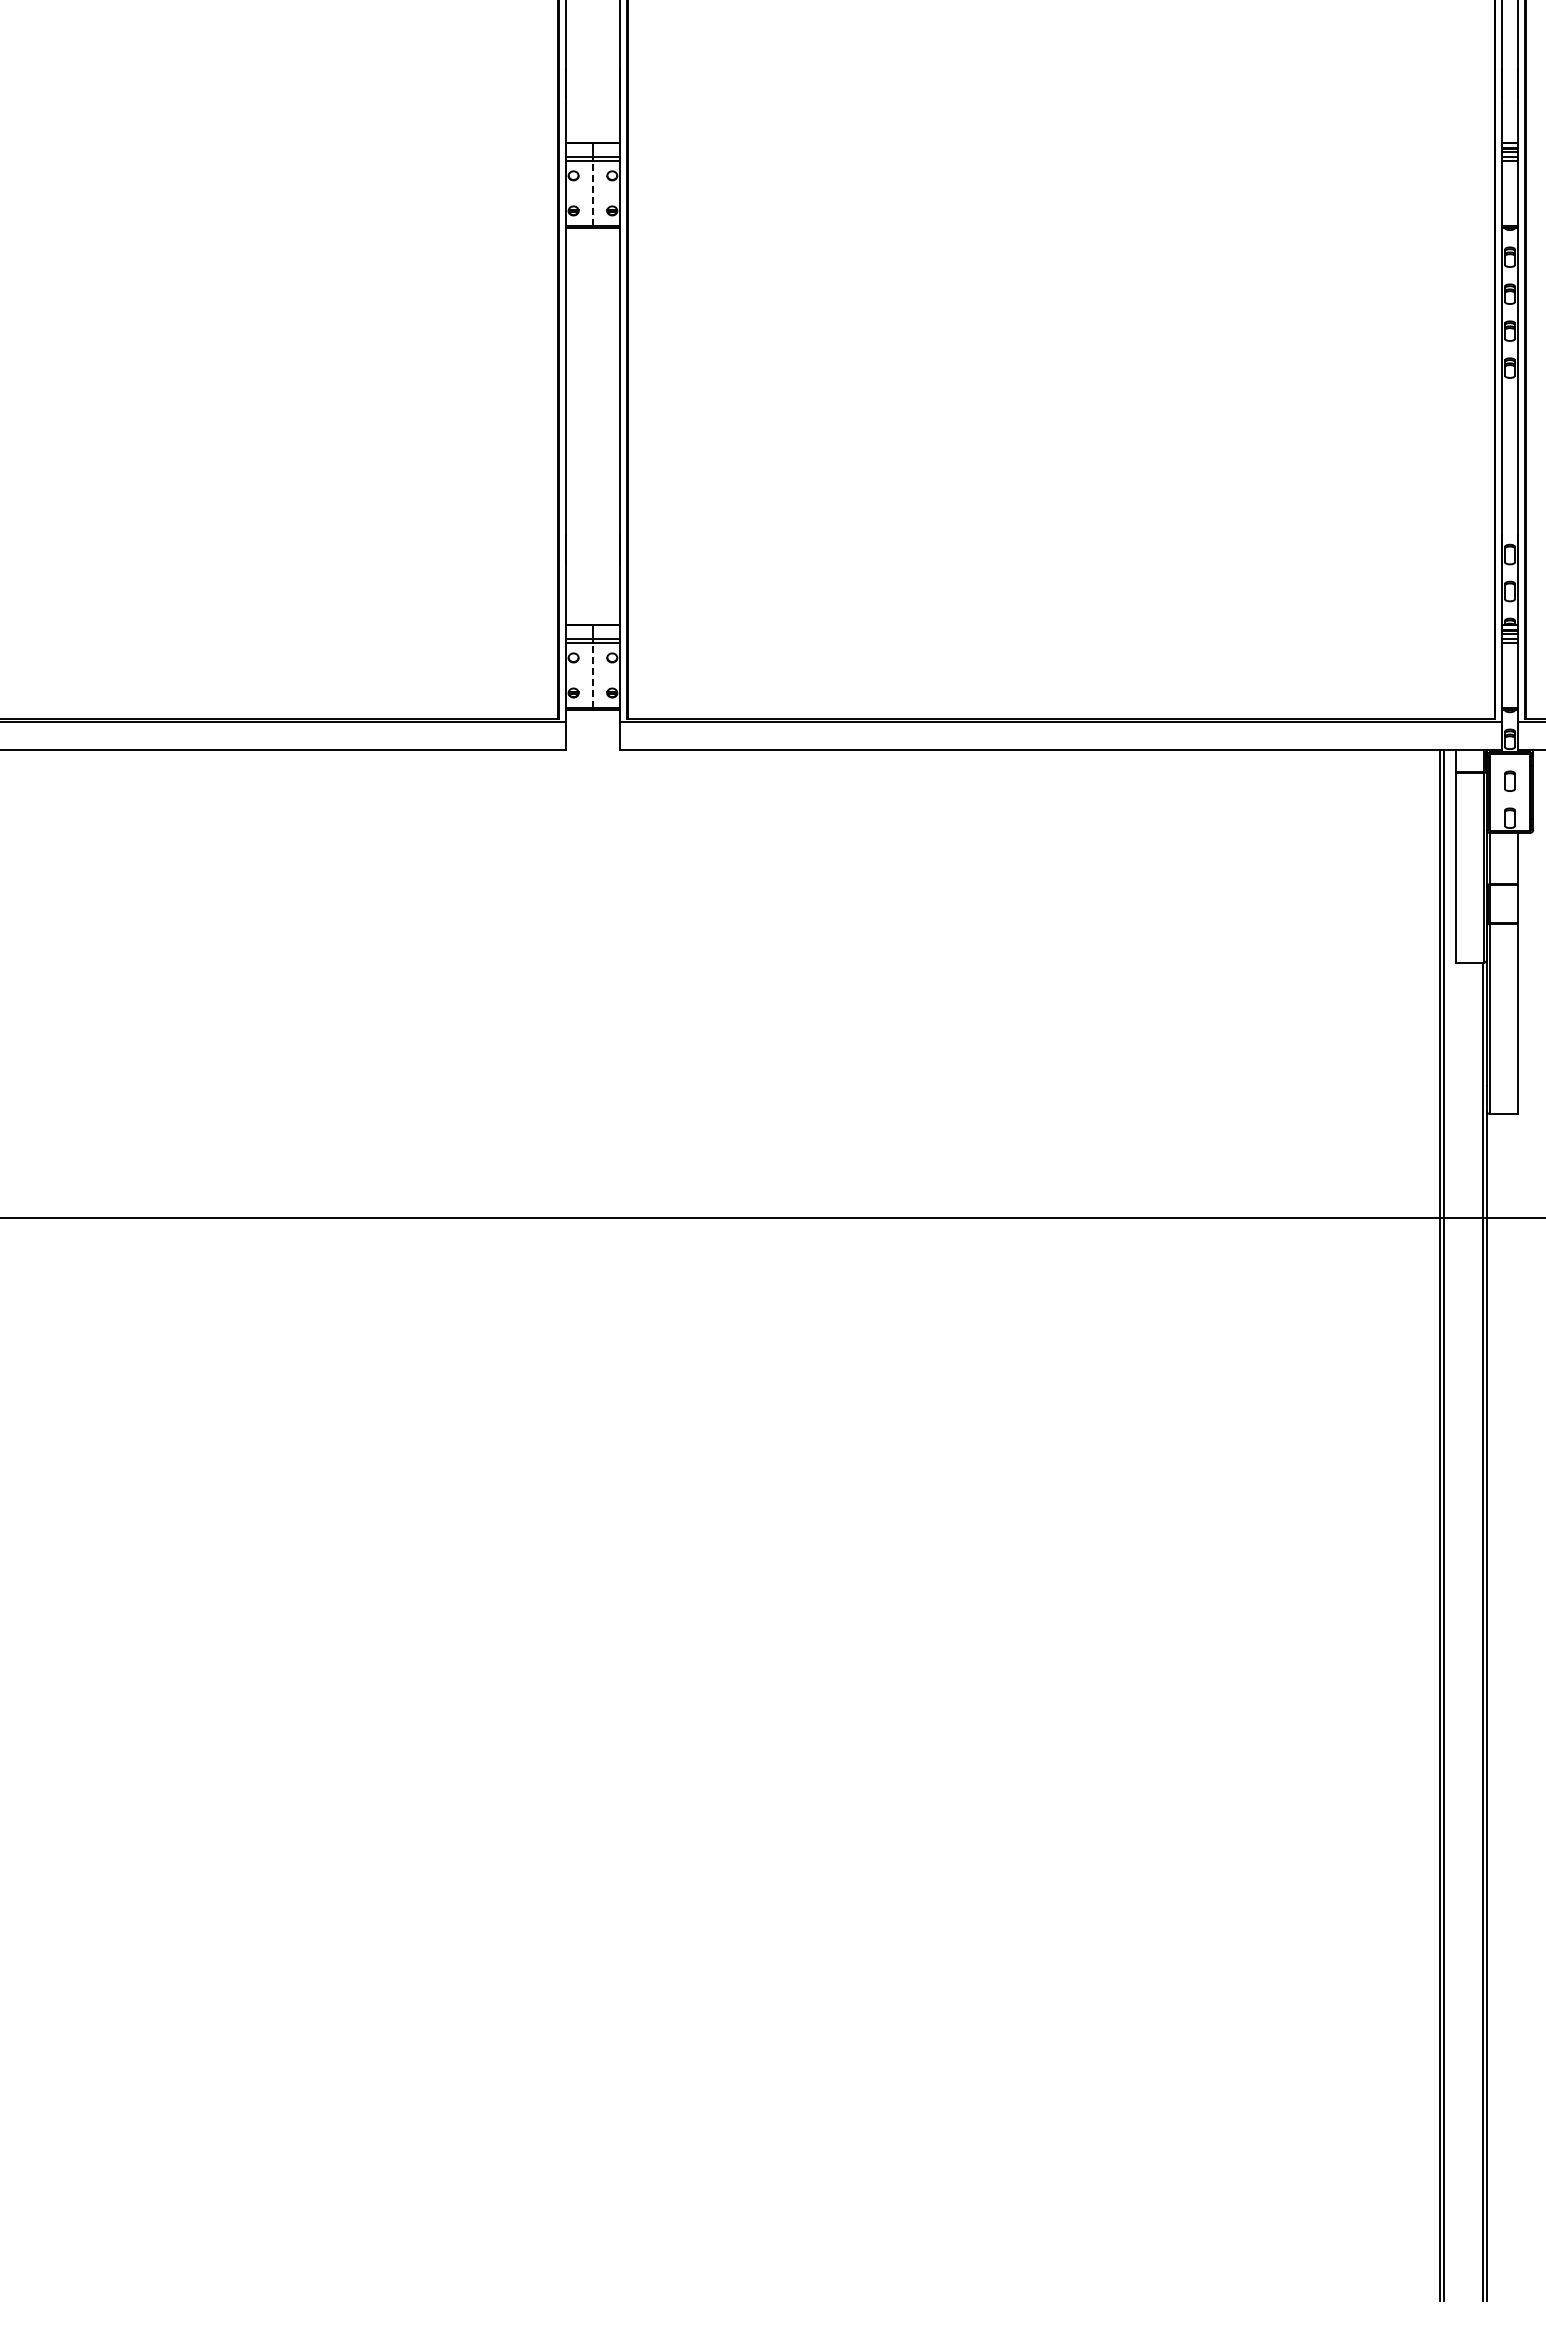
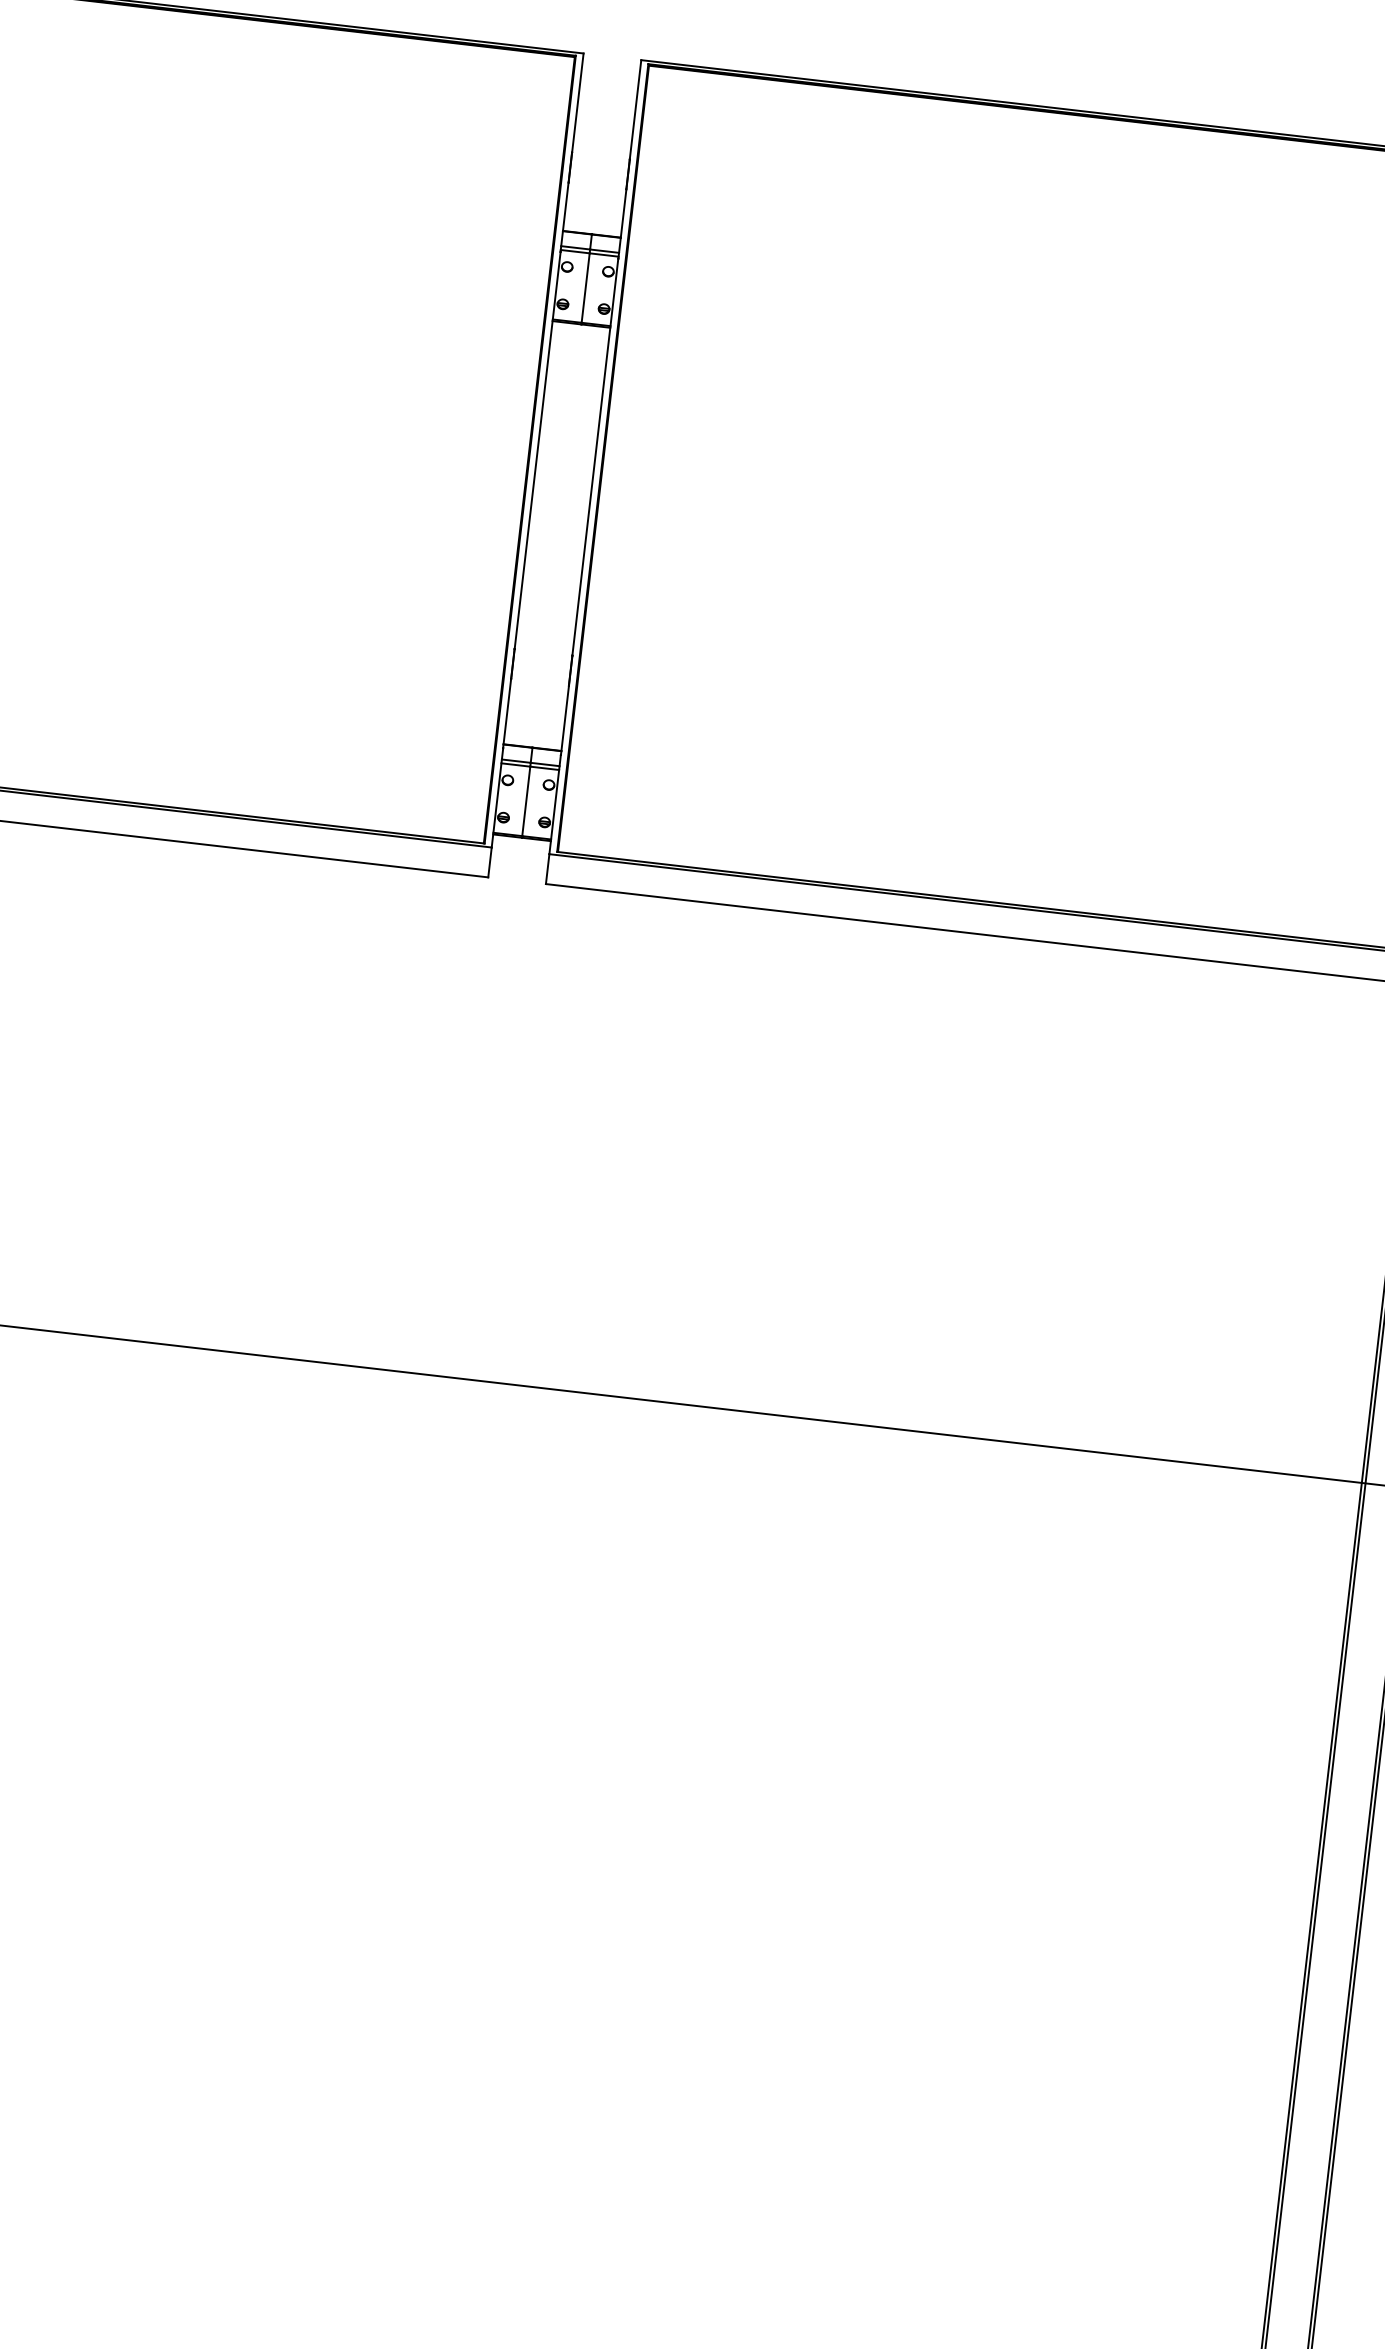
line: (592, 193) -> (585, 288), dashed -> solid
line: (592, 675) -> (525, 801), dashed -> solid

